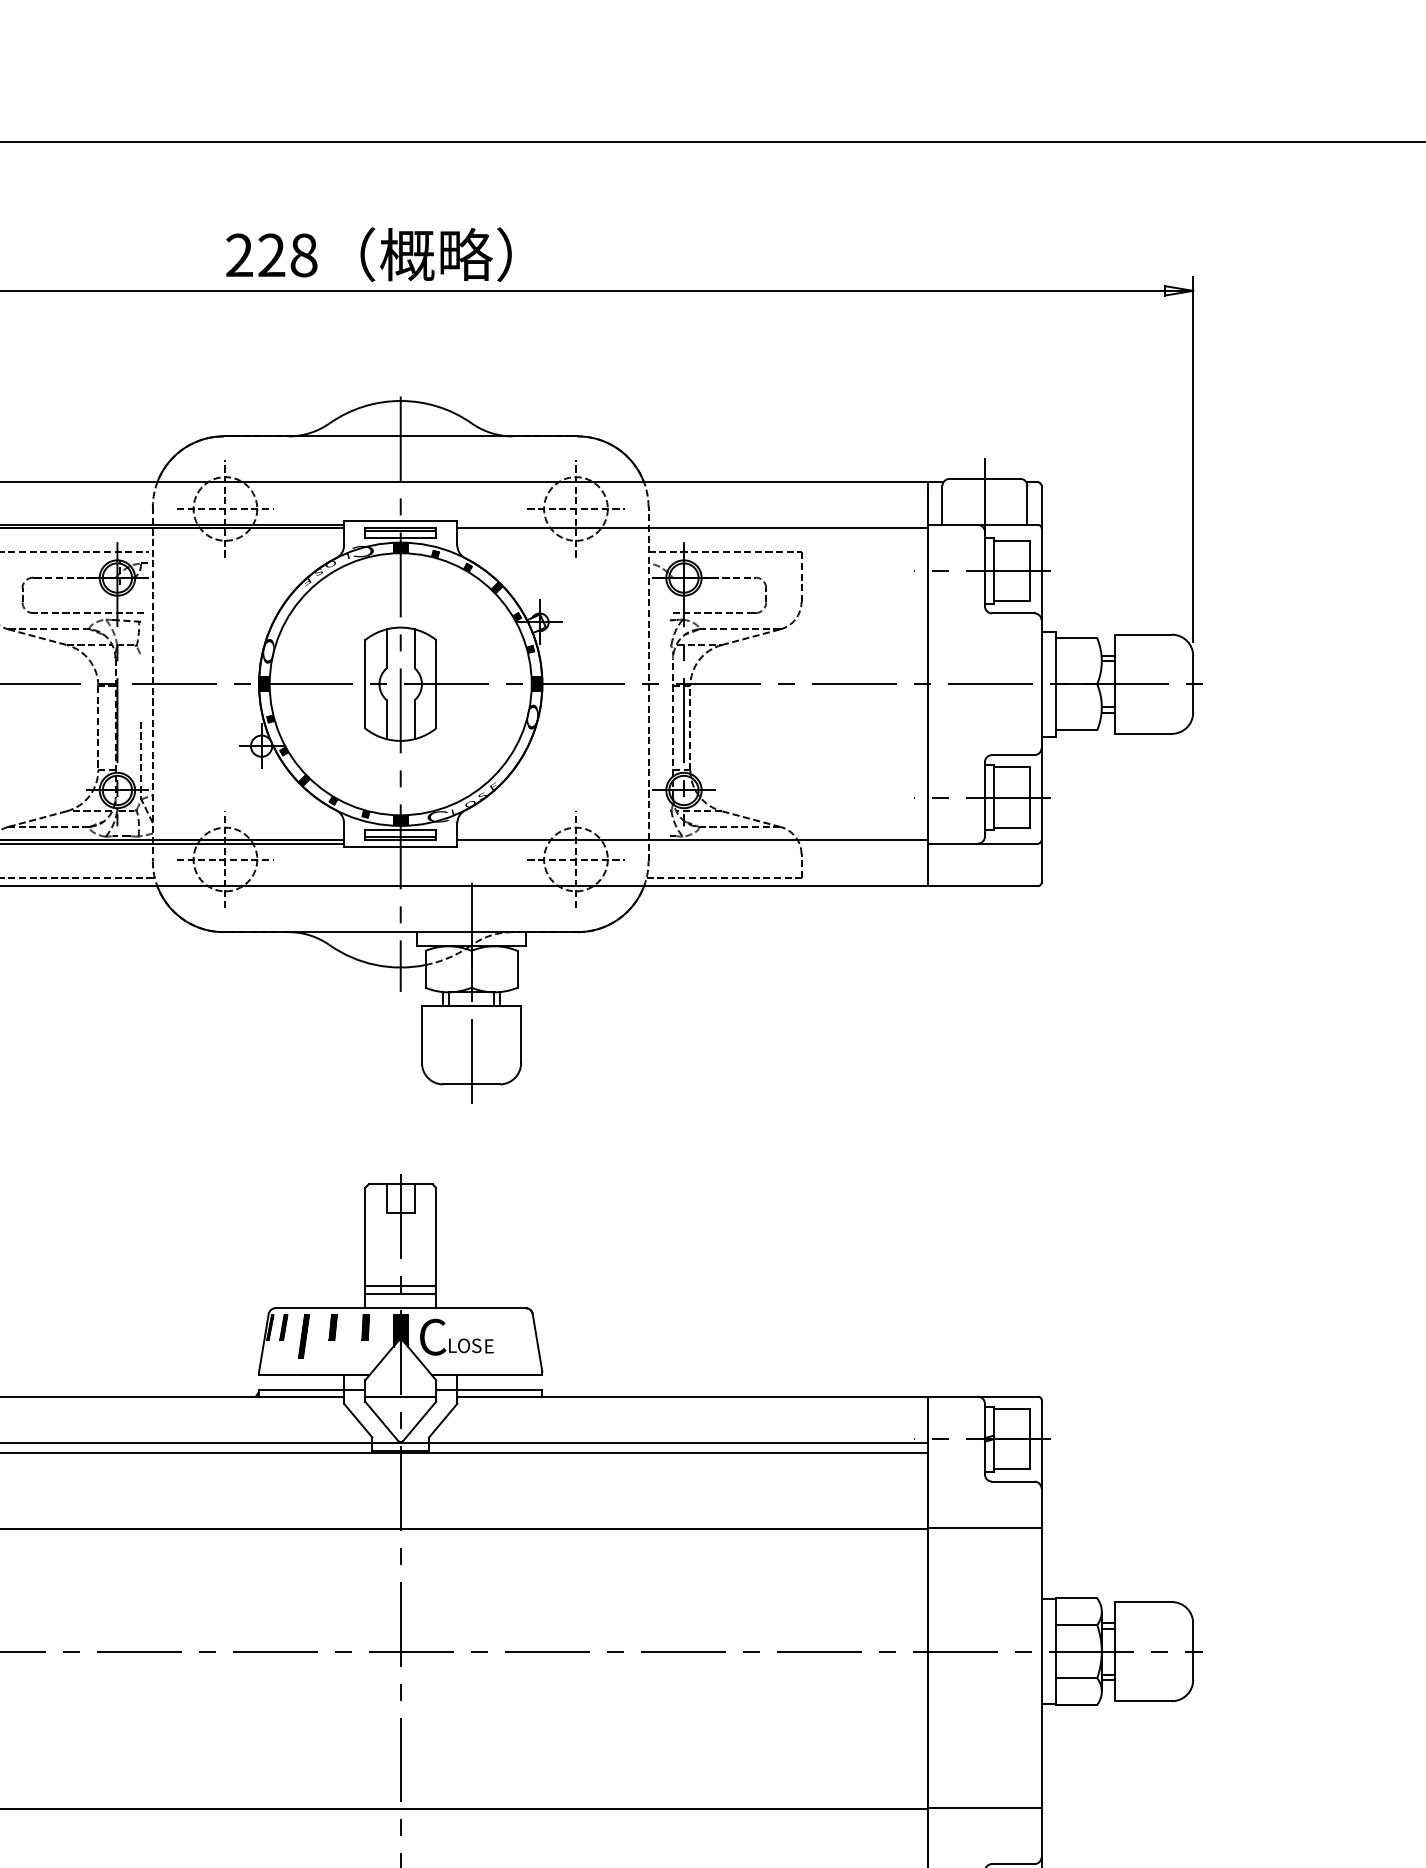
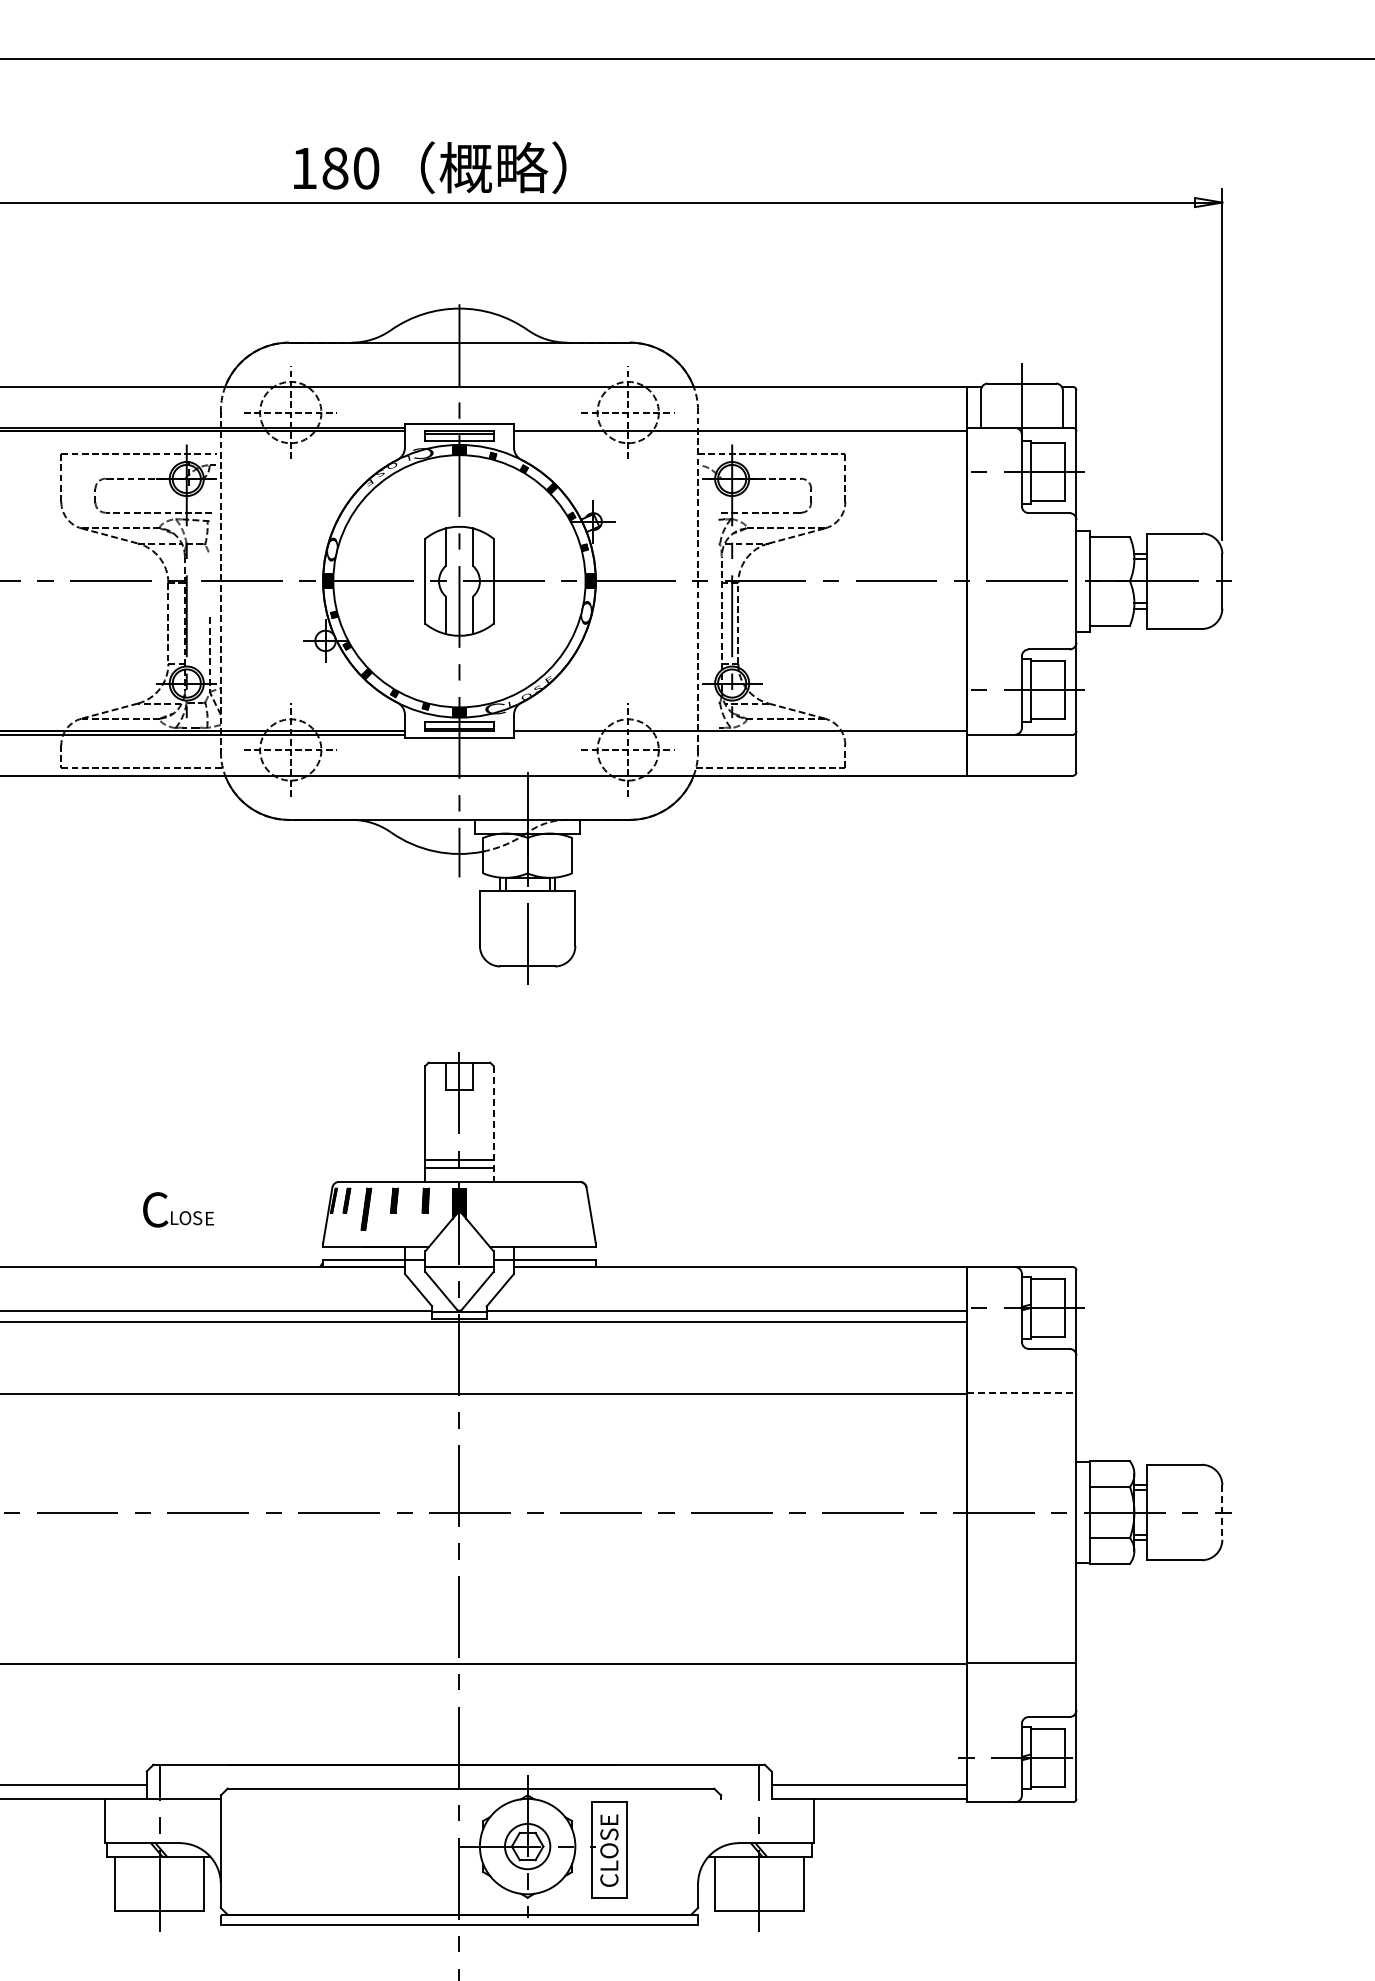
text: (271, 255) -> (335, 168), 228 -> 180
line: (436, 1247) -> (493, 1123), solid -> dashed
text: (456, 1336) -> (178, 1209), moved
line: (984, 1527) -> (1021, 1393), solid -> dashed
line: (1193, 1652) -> (1222, 1513), solid -> dashed

